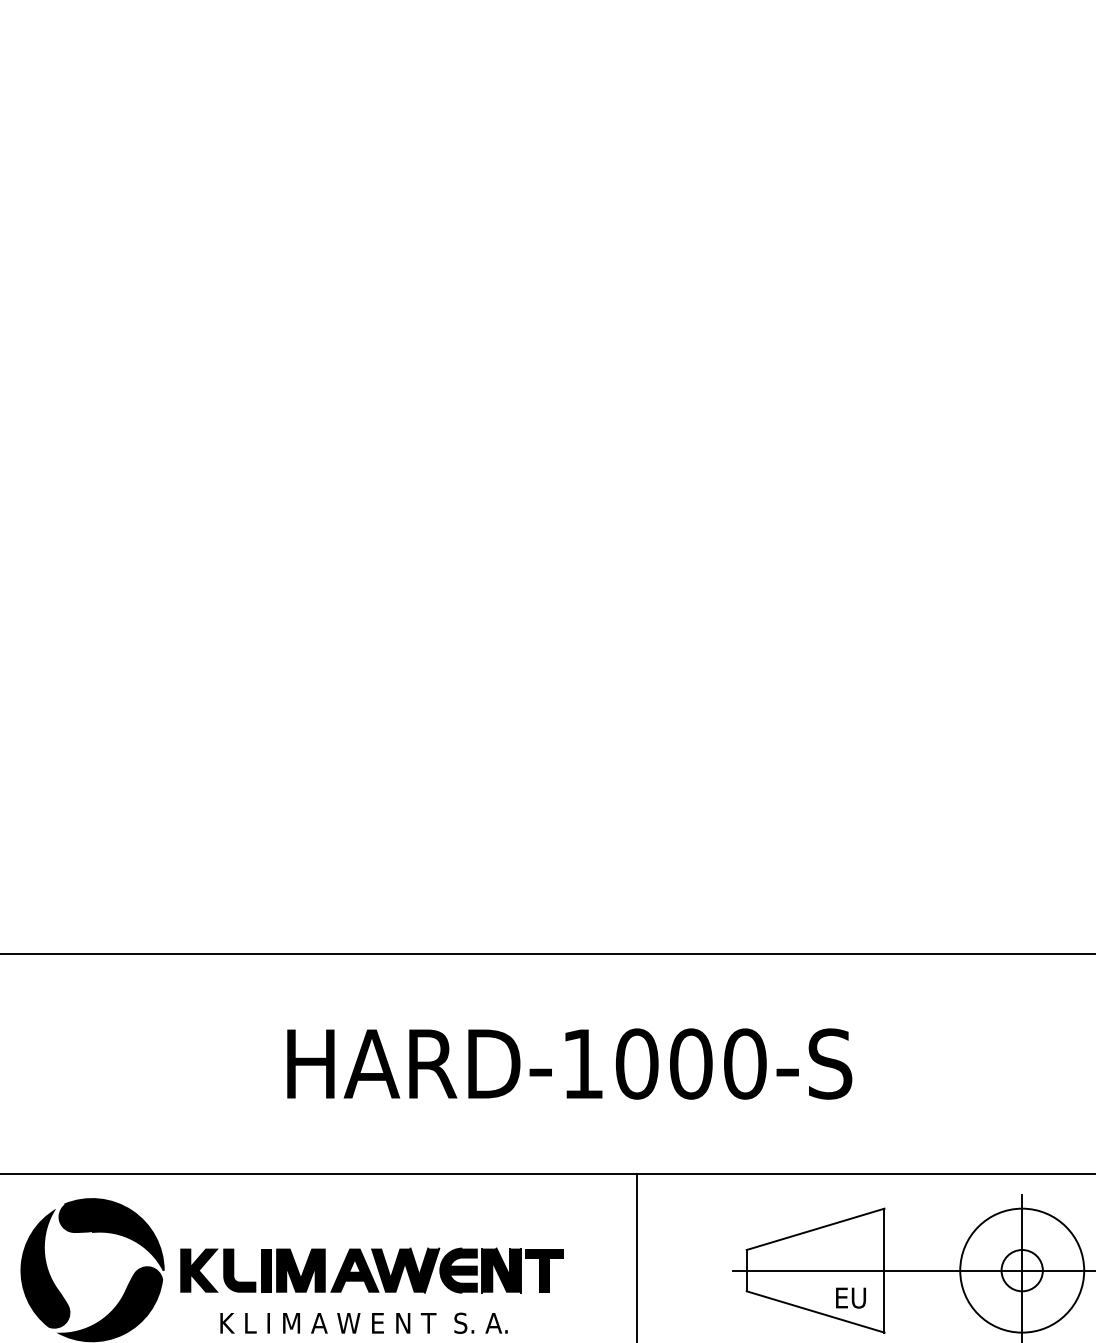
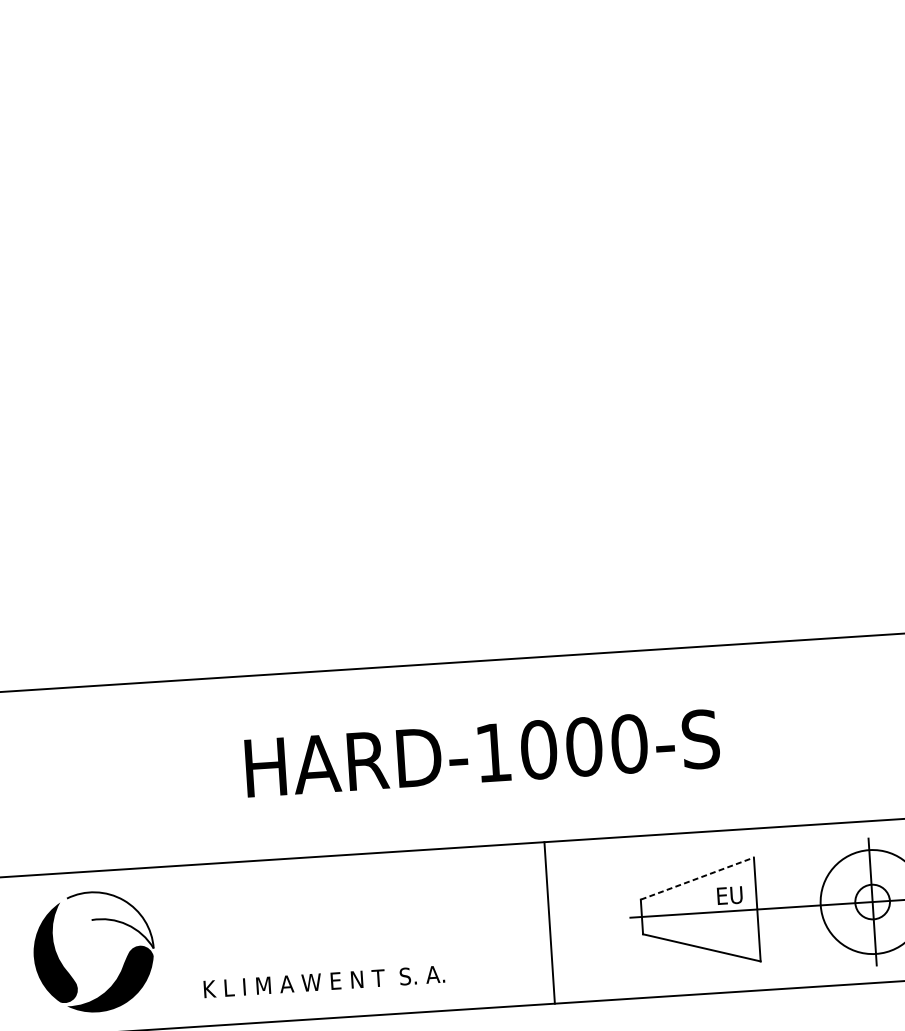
line: (815, 1229) -> (697, 878), solid -> dashed
fill: (110, 1234) -> (107, 921), removed
part: (371, 1270) -> (327, 937), removed
text: (850, 1297) -> (729, 895), moved

